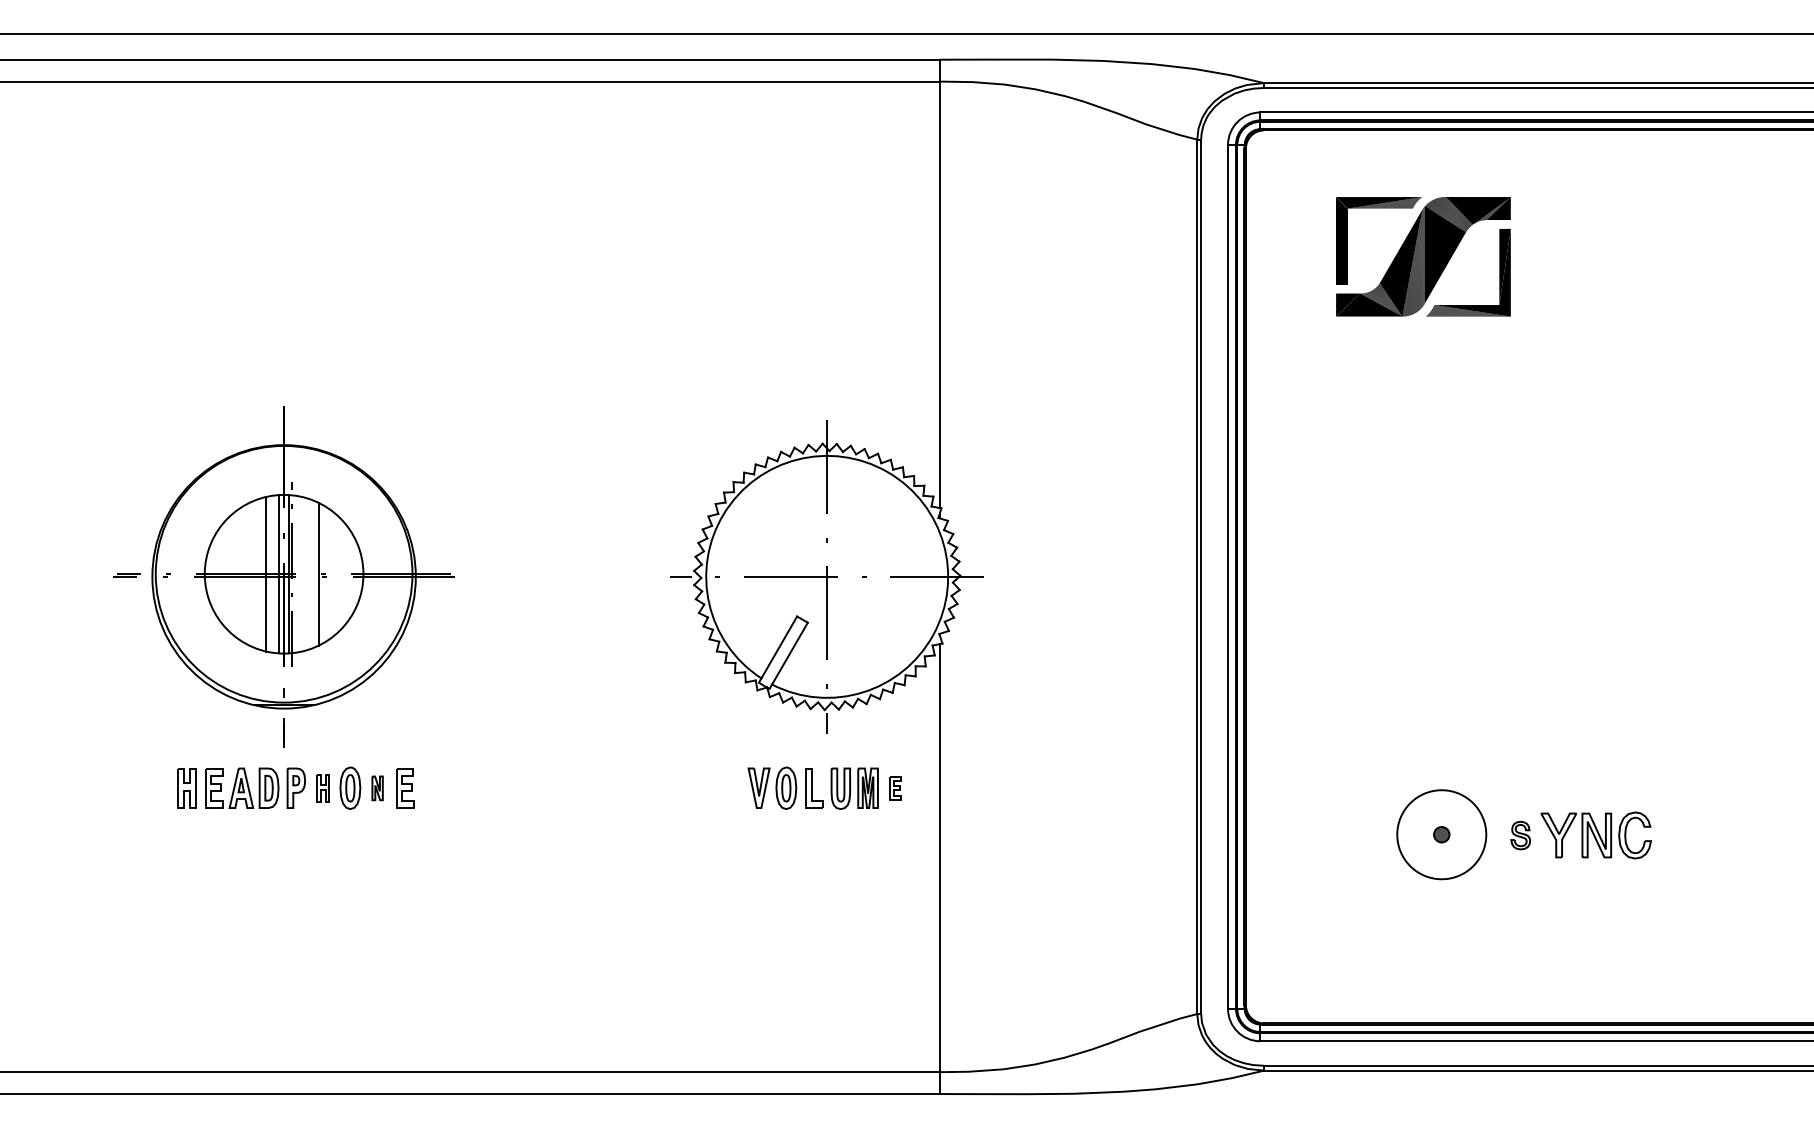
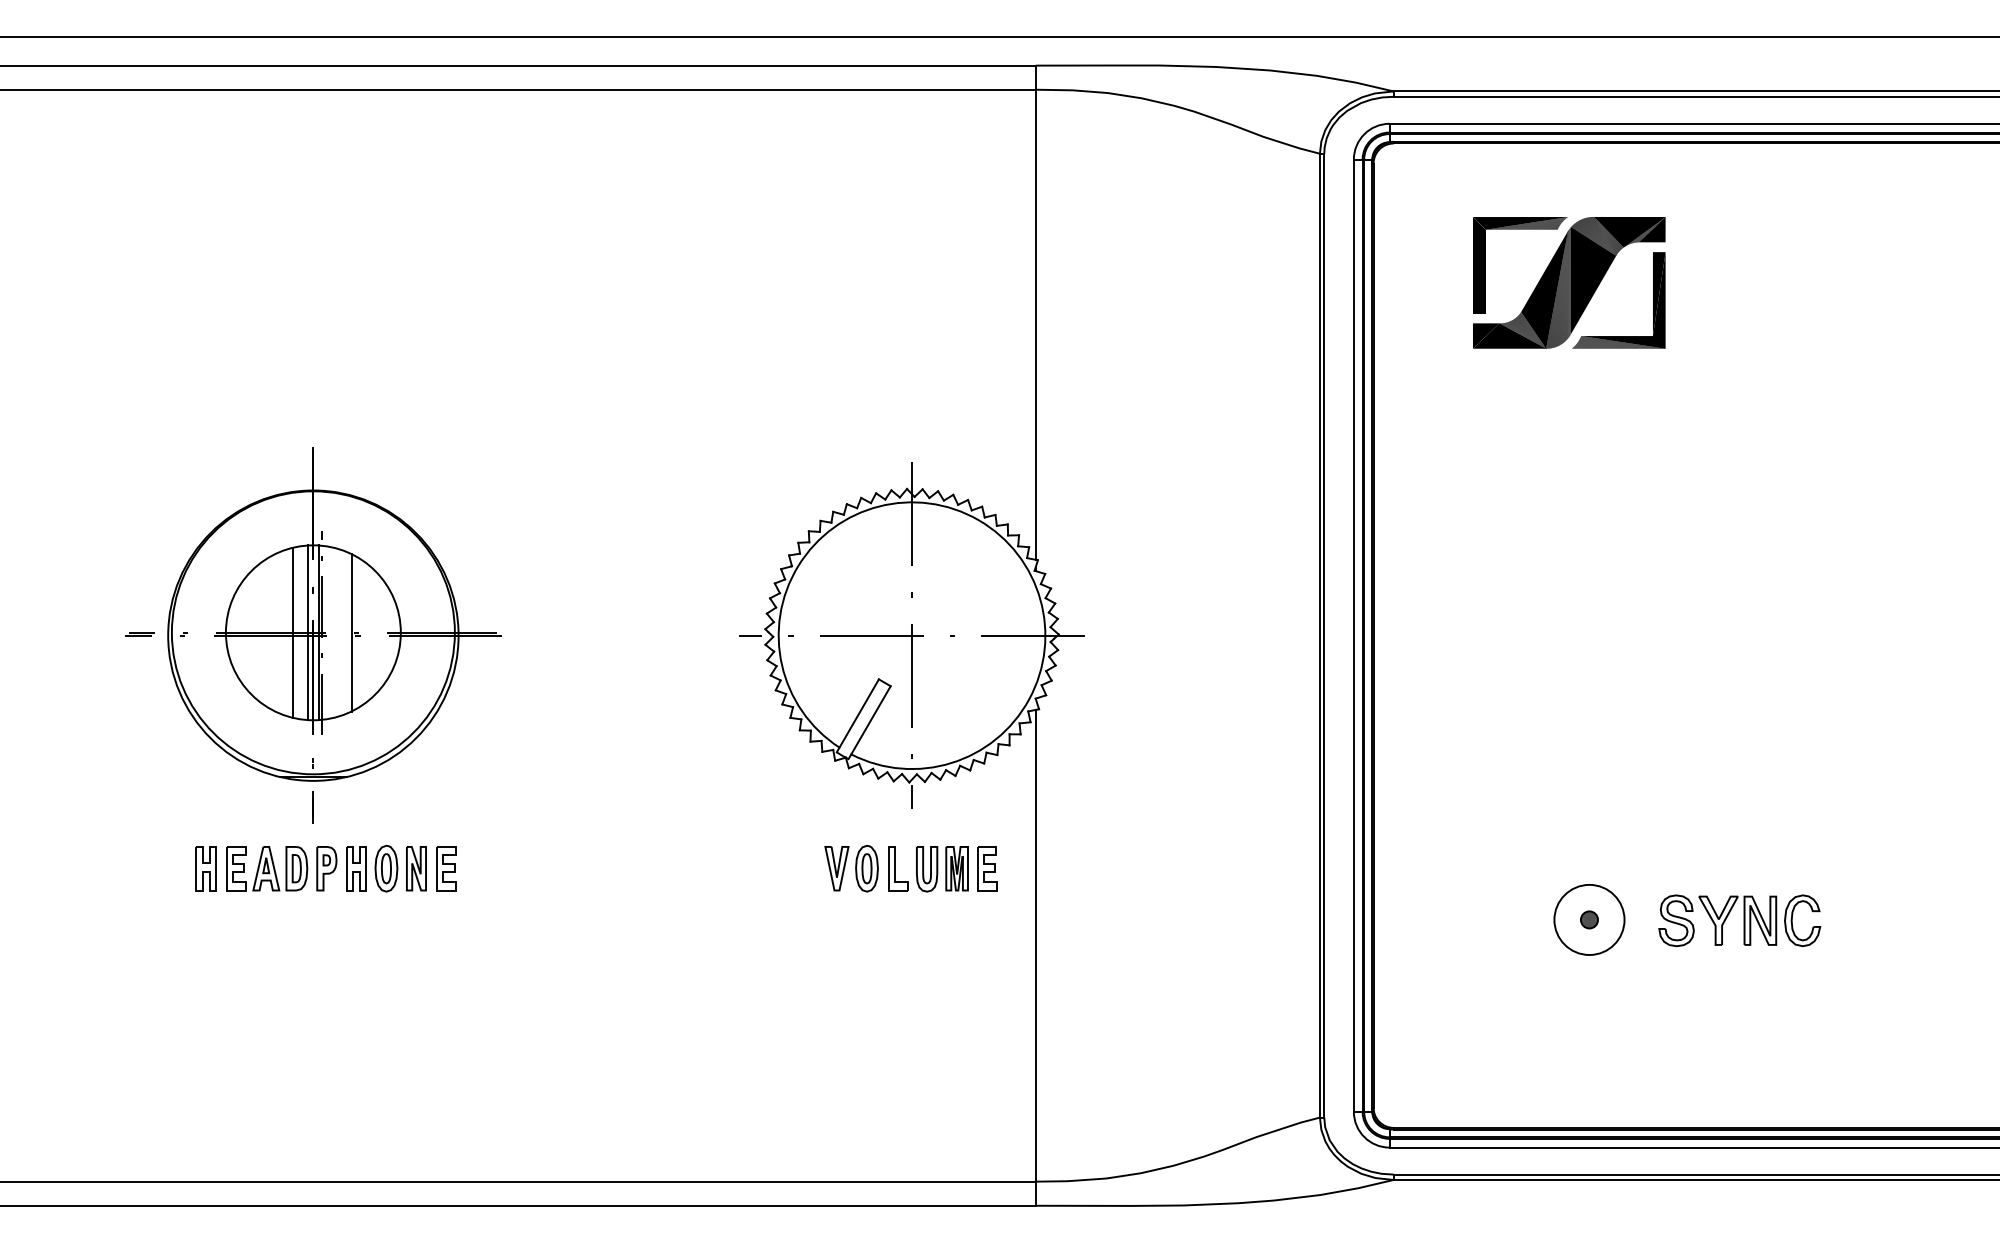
part: (323, 788) -> (356, 868), size x1.43
part: (377, 788) -> (416, 868), size x1.67
part: (895, 788) -> (987, 868), size x1.67
circle: (1441, 834) -> (1589, 919), size x0.71
part: (1520, 835) -> (1676, 920), size x1.67

